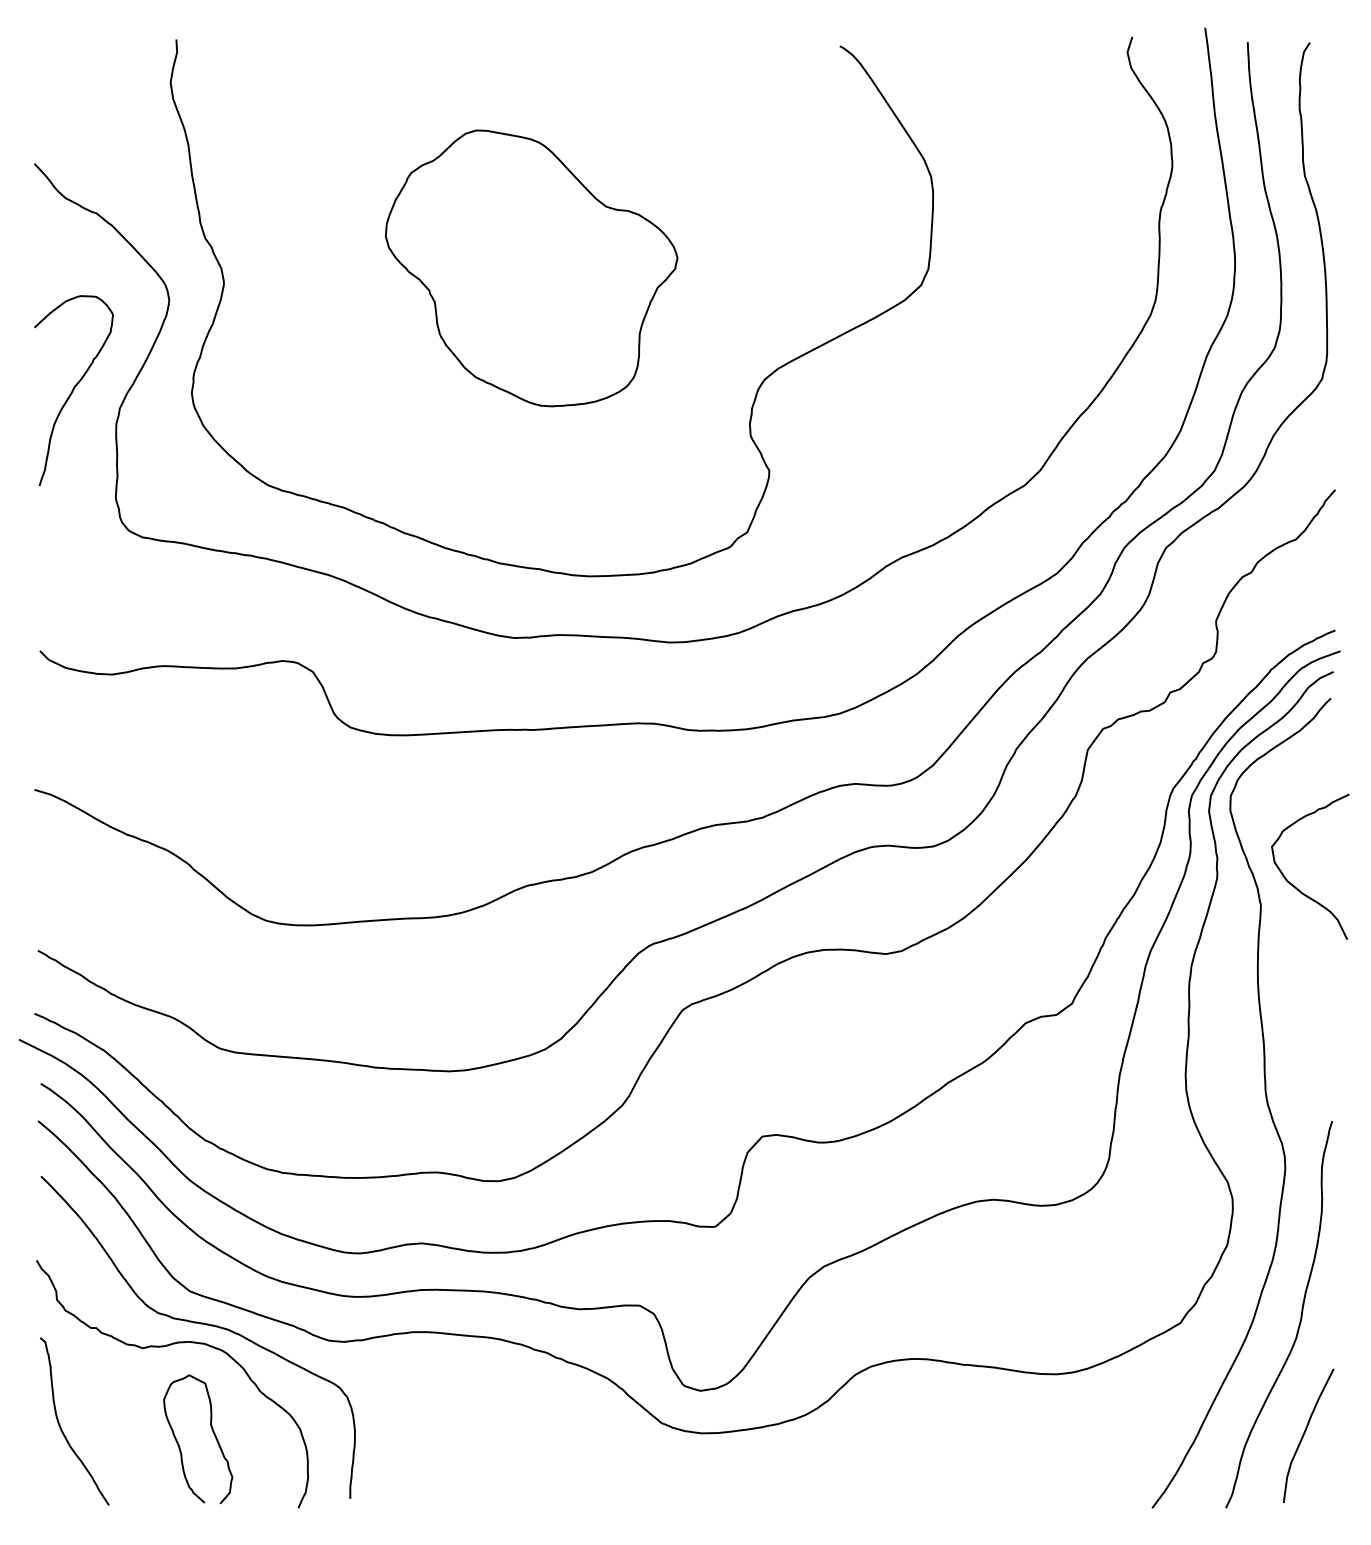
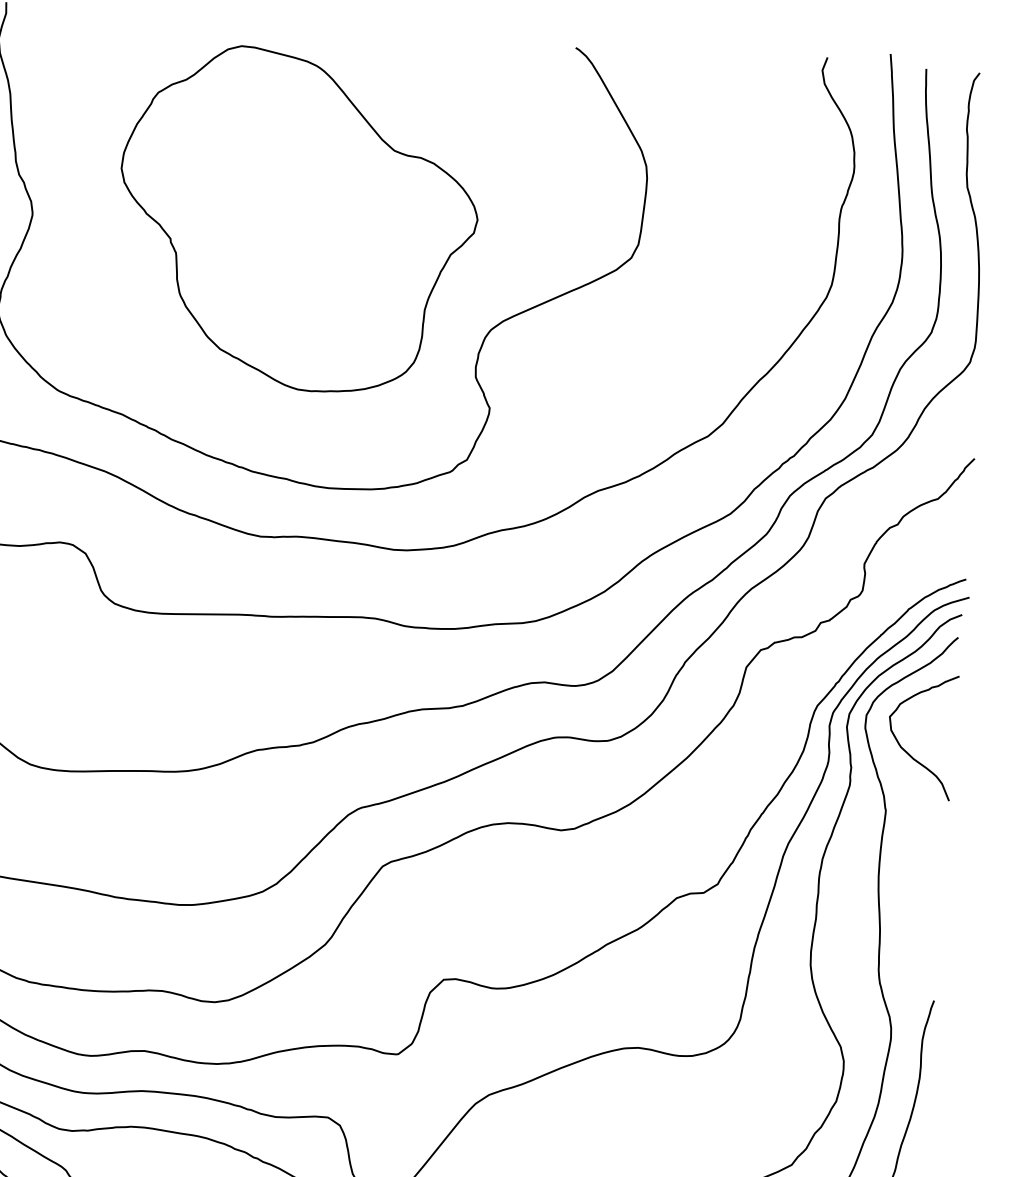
part: (531, 268) -> (297, 220), size x1.43
curve: (1293, 884) -> (906, 750), moved

